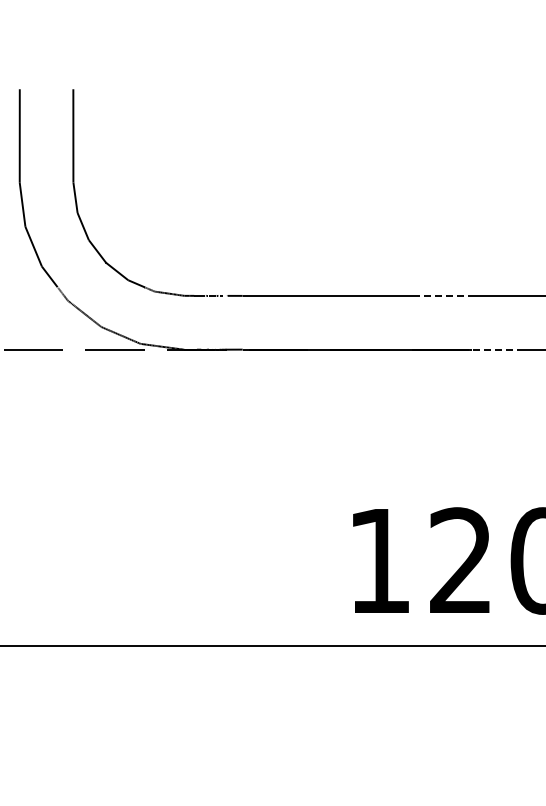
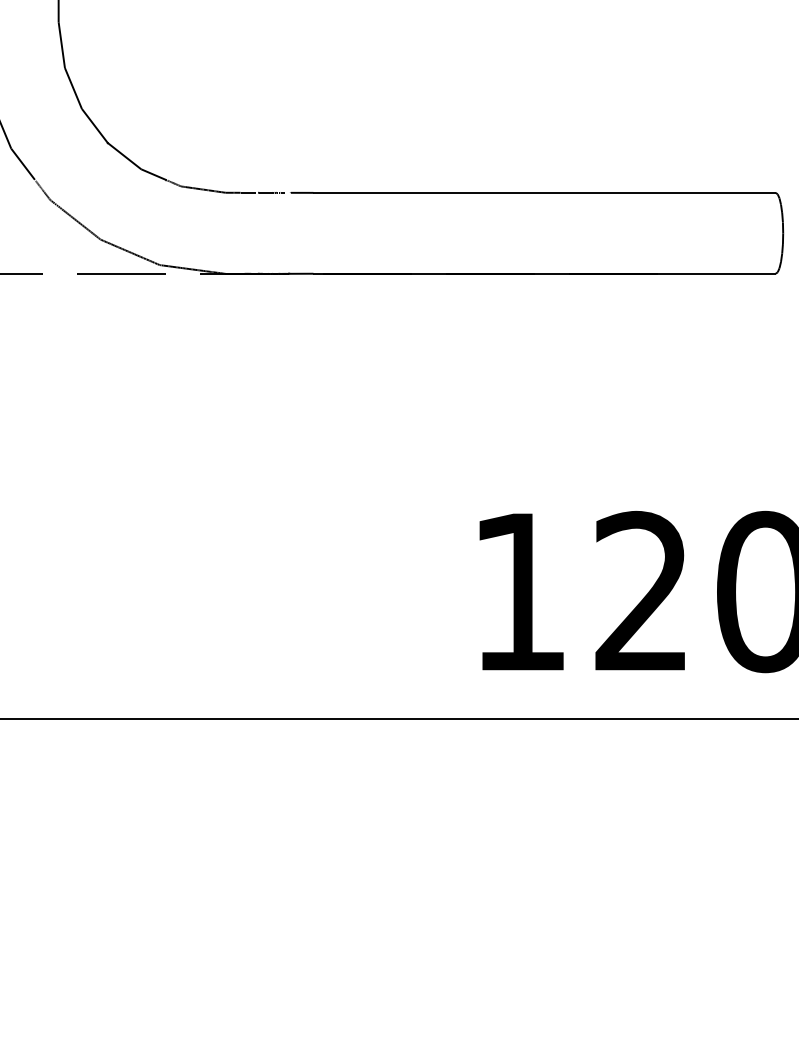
line: (440, 295) -> (611, 192), dashed -> solid
line: (496, 349) -> (695, 273), dashed -> solid

